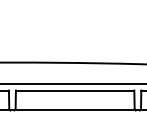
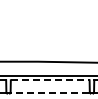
line: (75, 90) -> (50, 80), solid -> dashed
line: (75, 110) -> (50, 93), solid -> dashed

